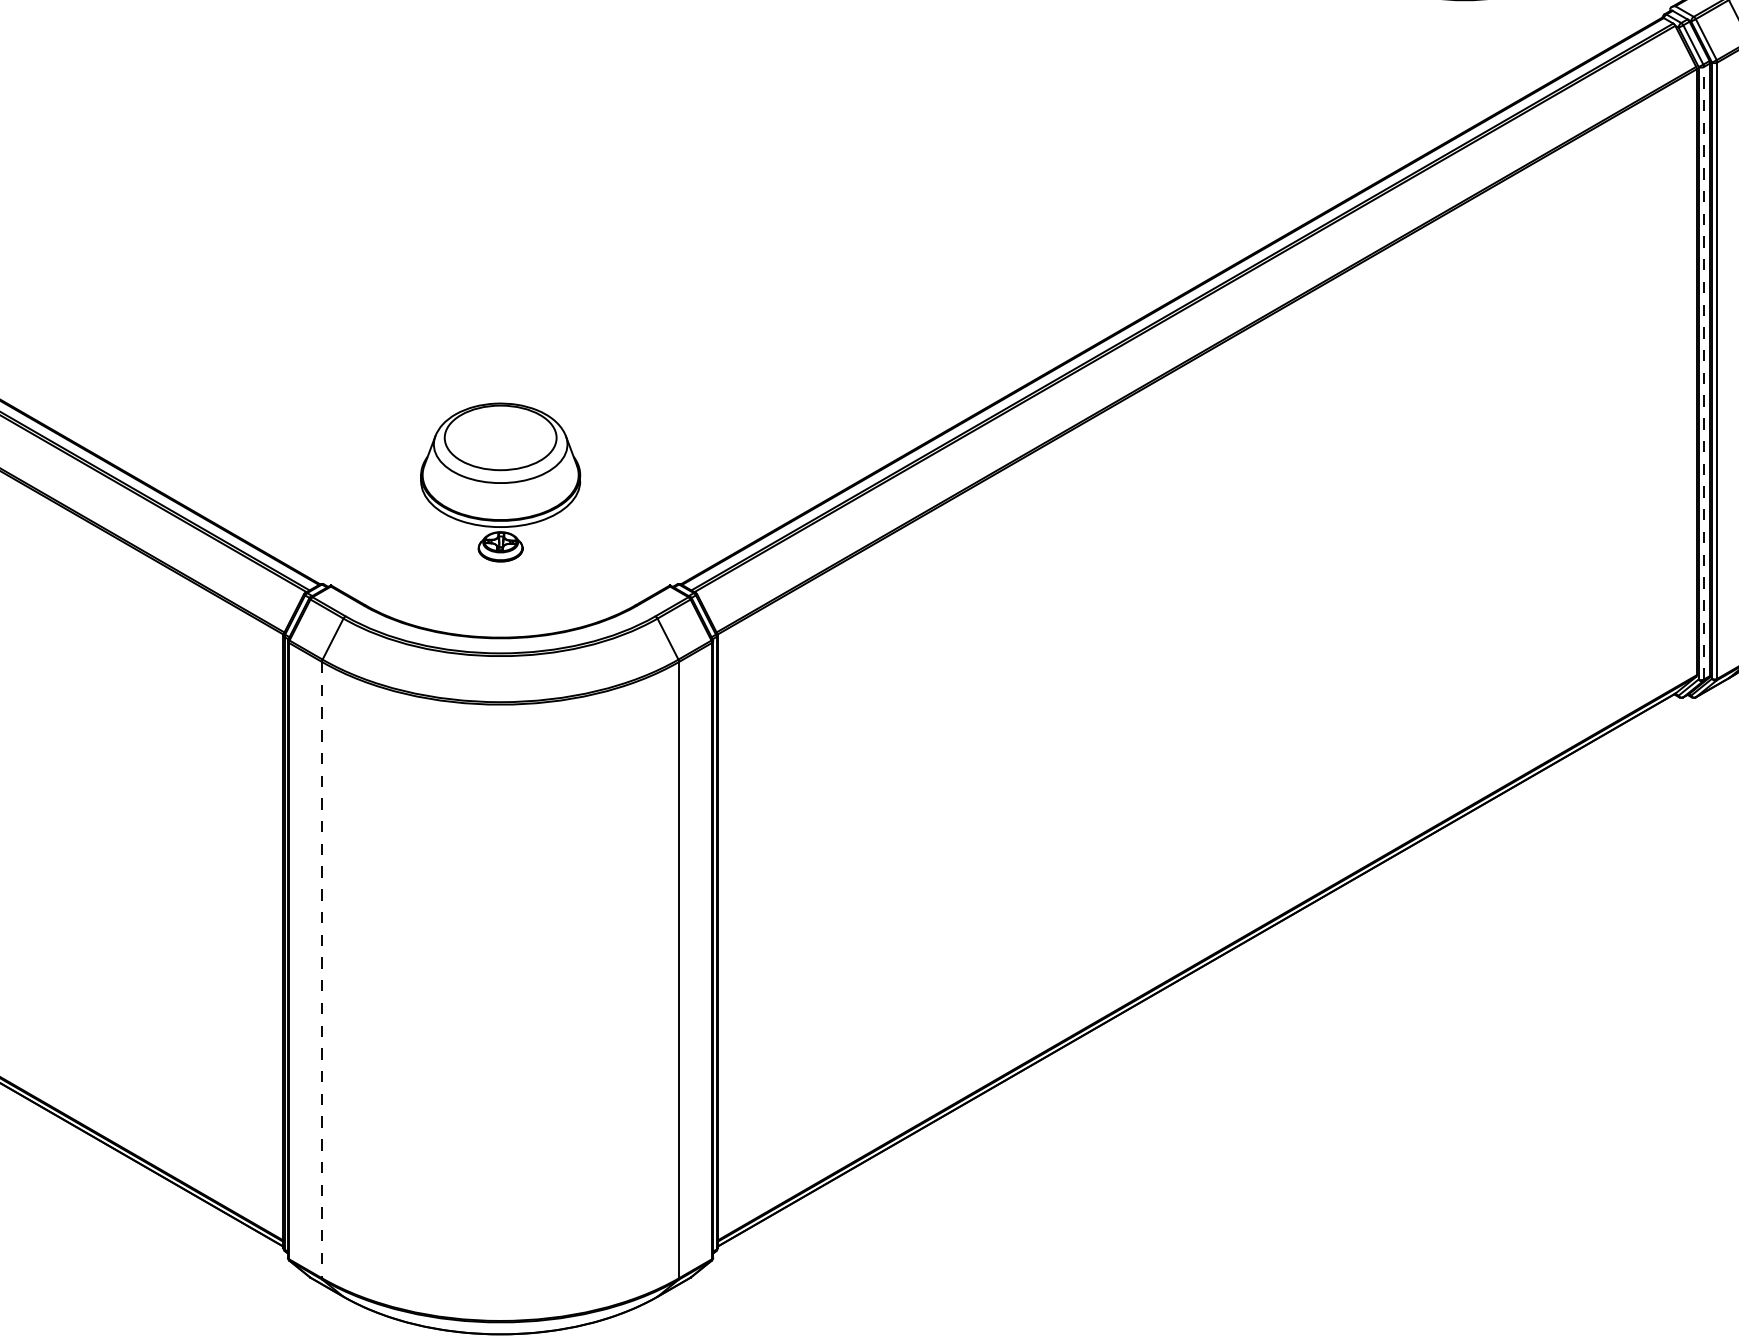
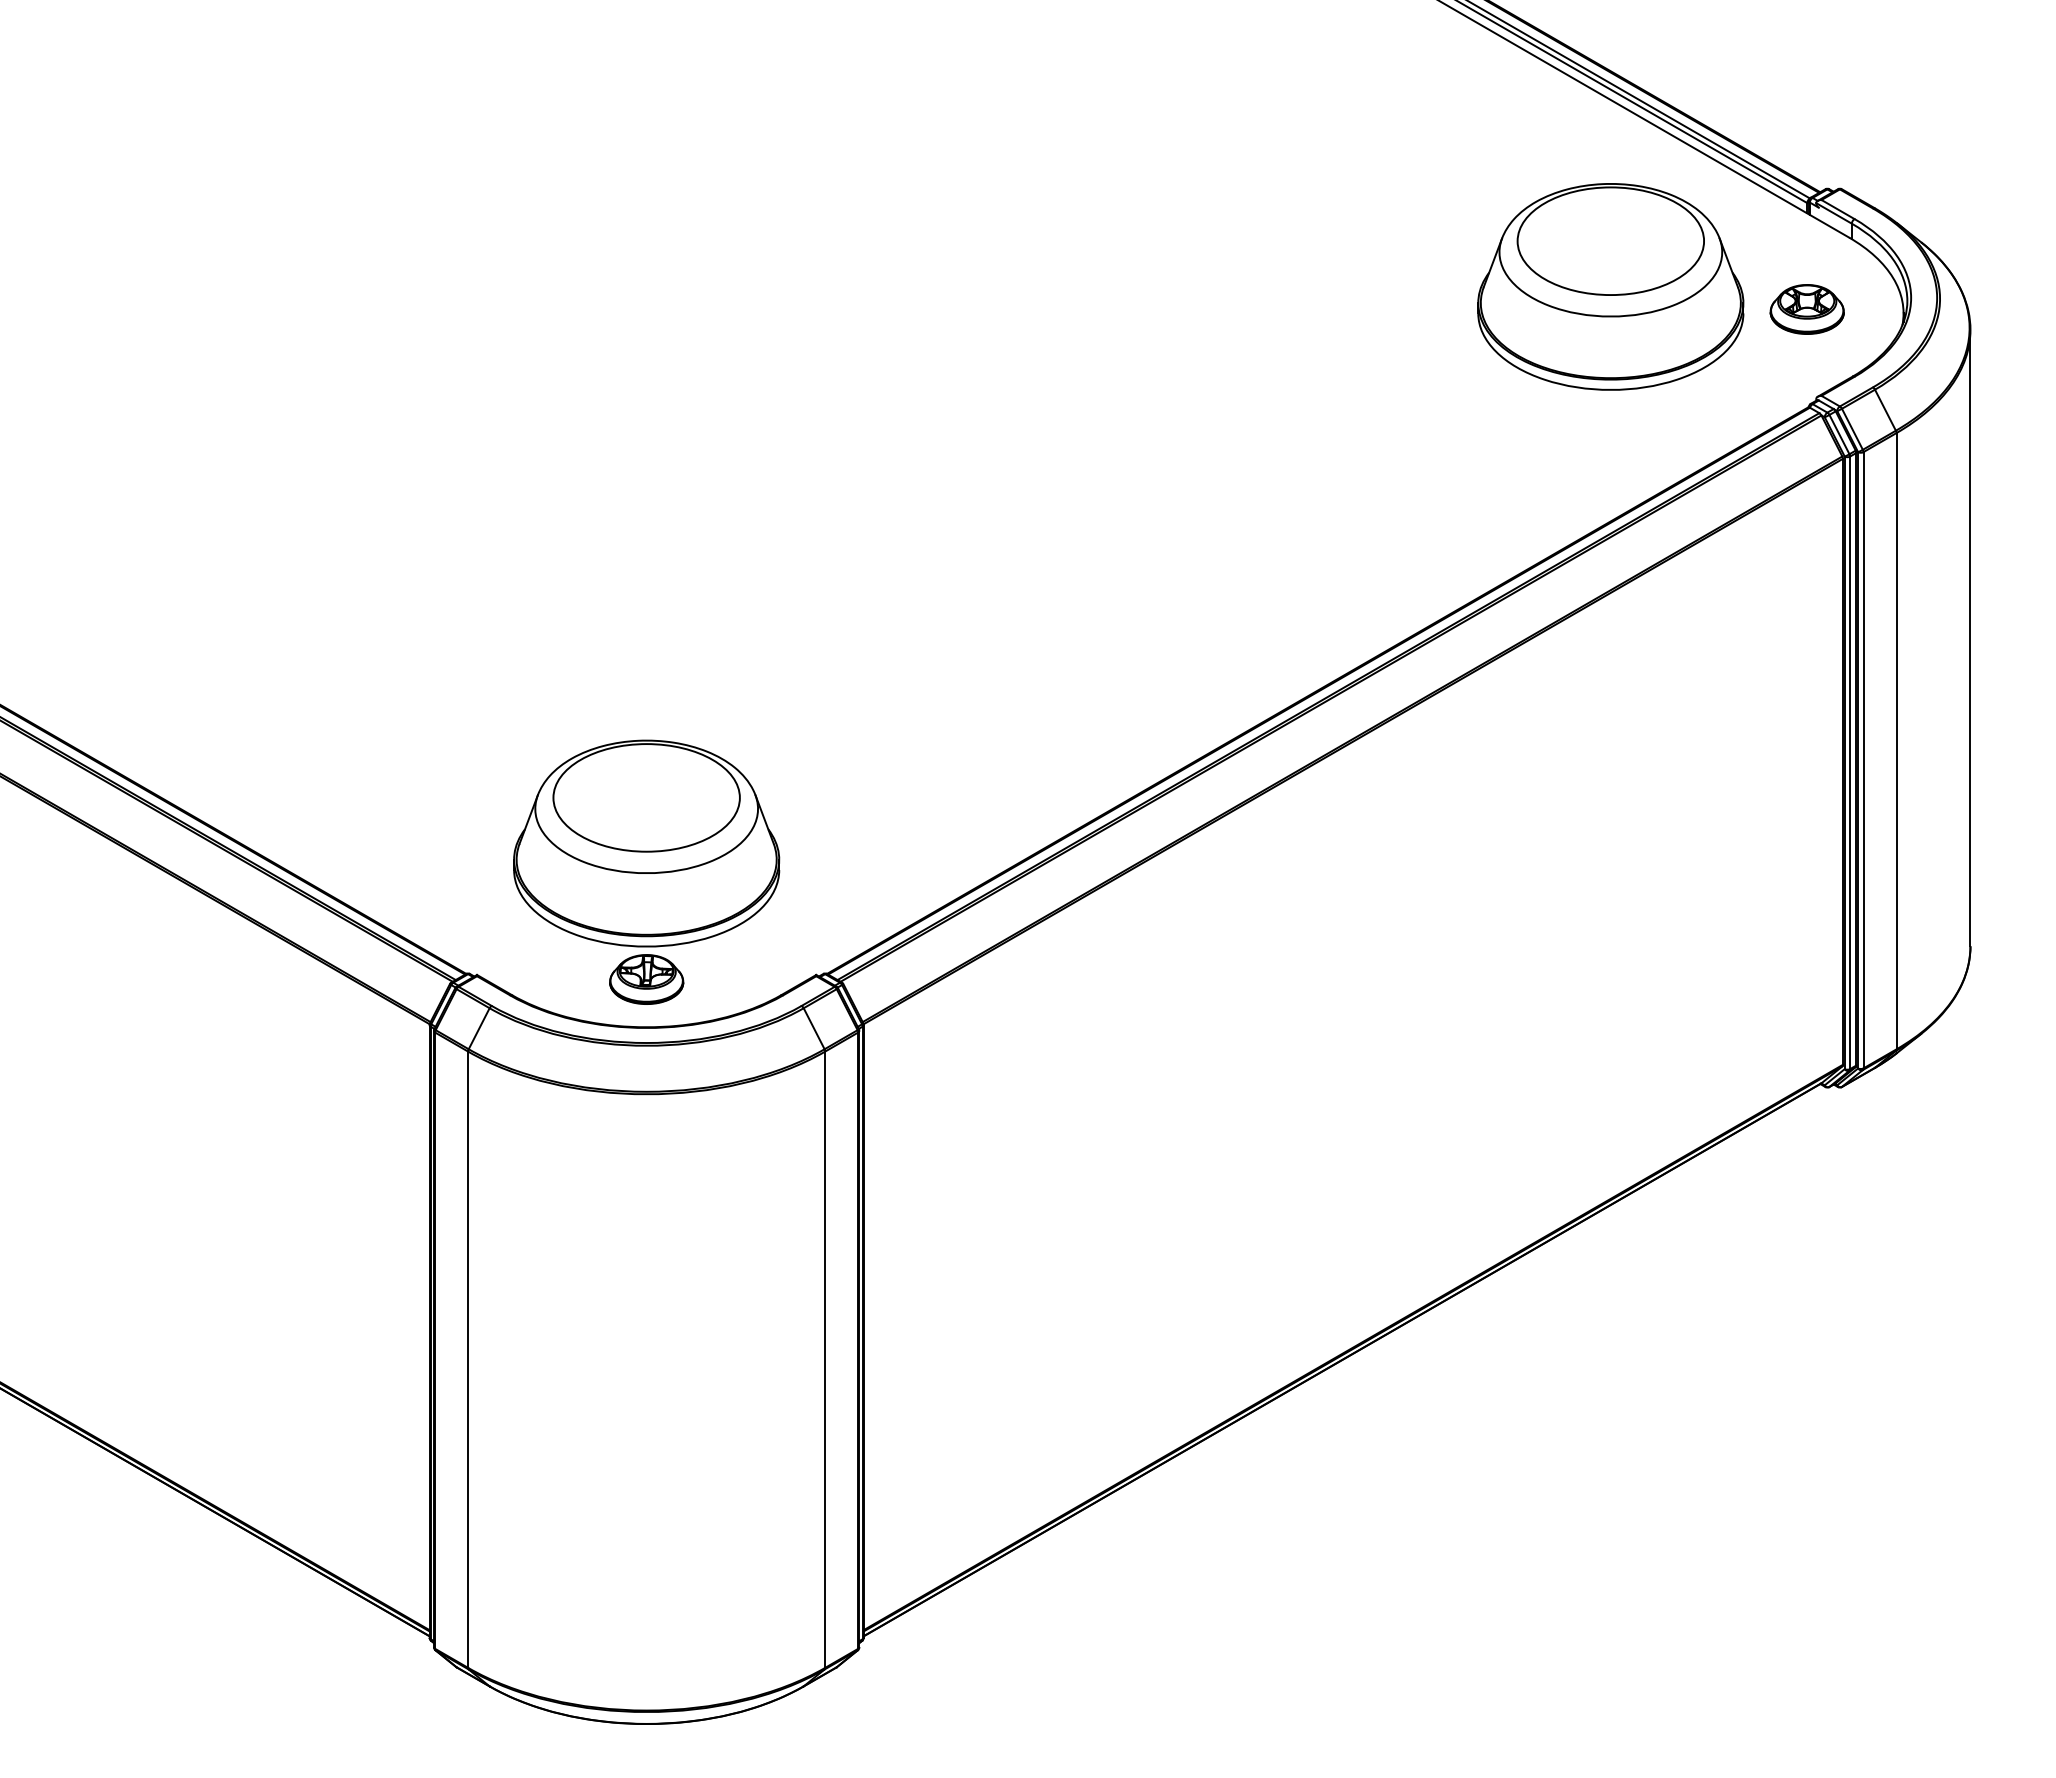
line: (1704, 372) -> (1850, 762), dashed -> solid
part: (500, 481) -> (646, 871), size x1.67
line: (322, 970) -> (468, 1360), dashed -> solid

